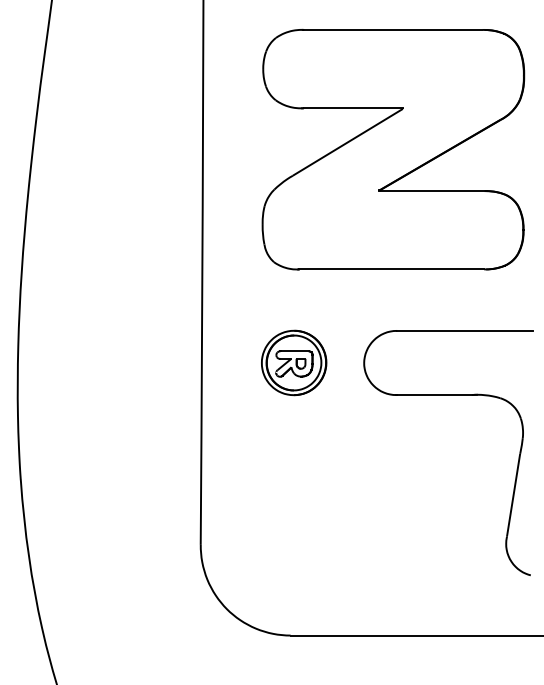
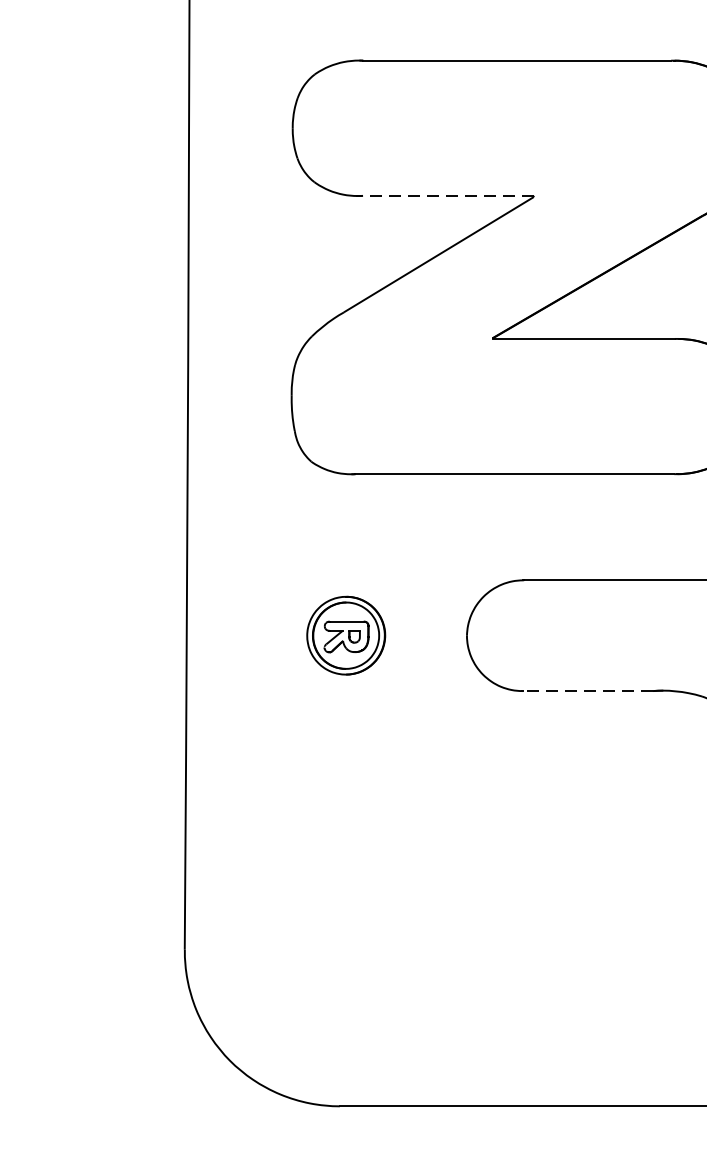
line: (353, 108) -> (448, 196), solid -> dashed
part: (294, 362) -> (346, 634), size x0.7
line: (434, 395) -> (588, 691), solid -> dashed

